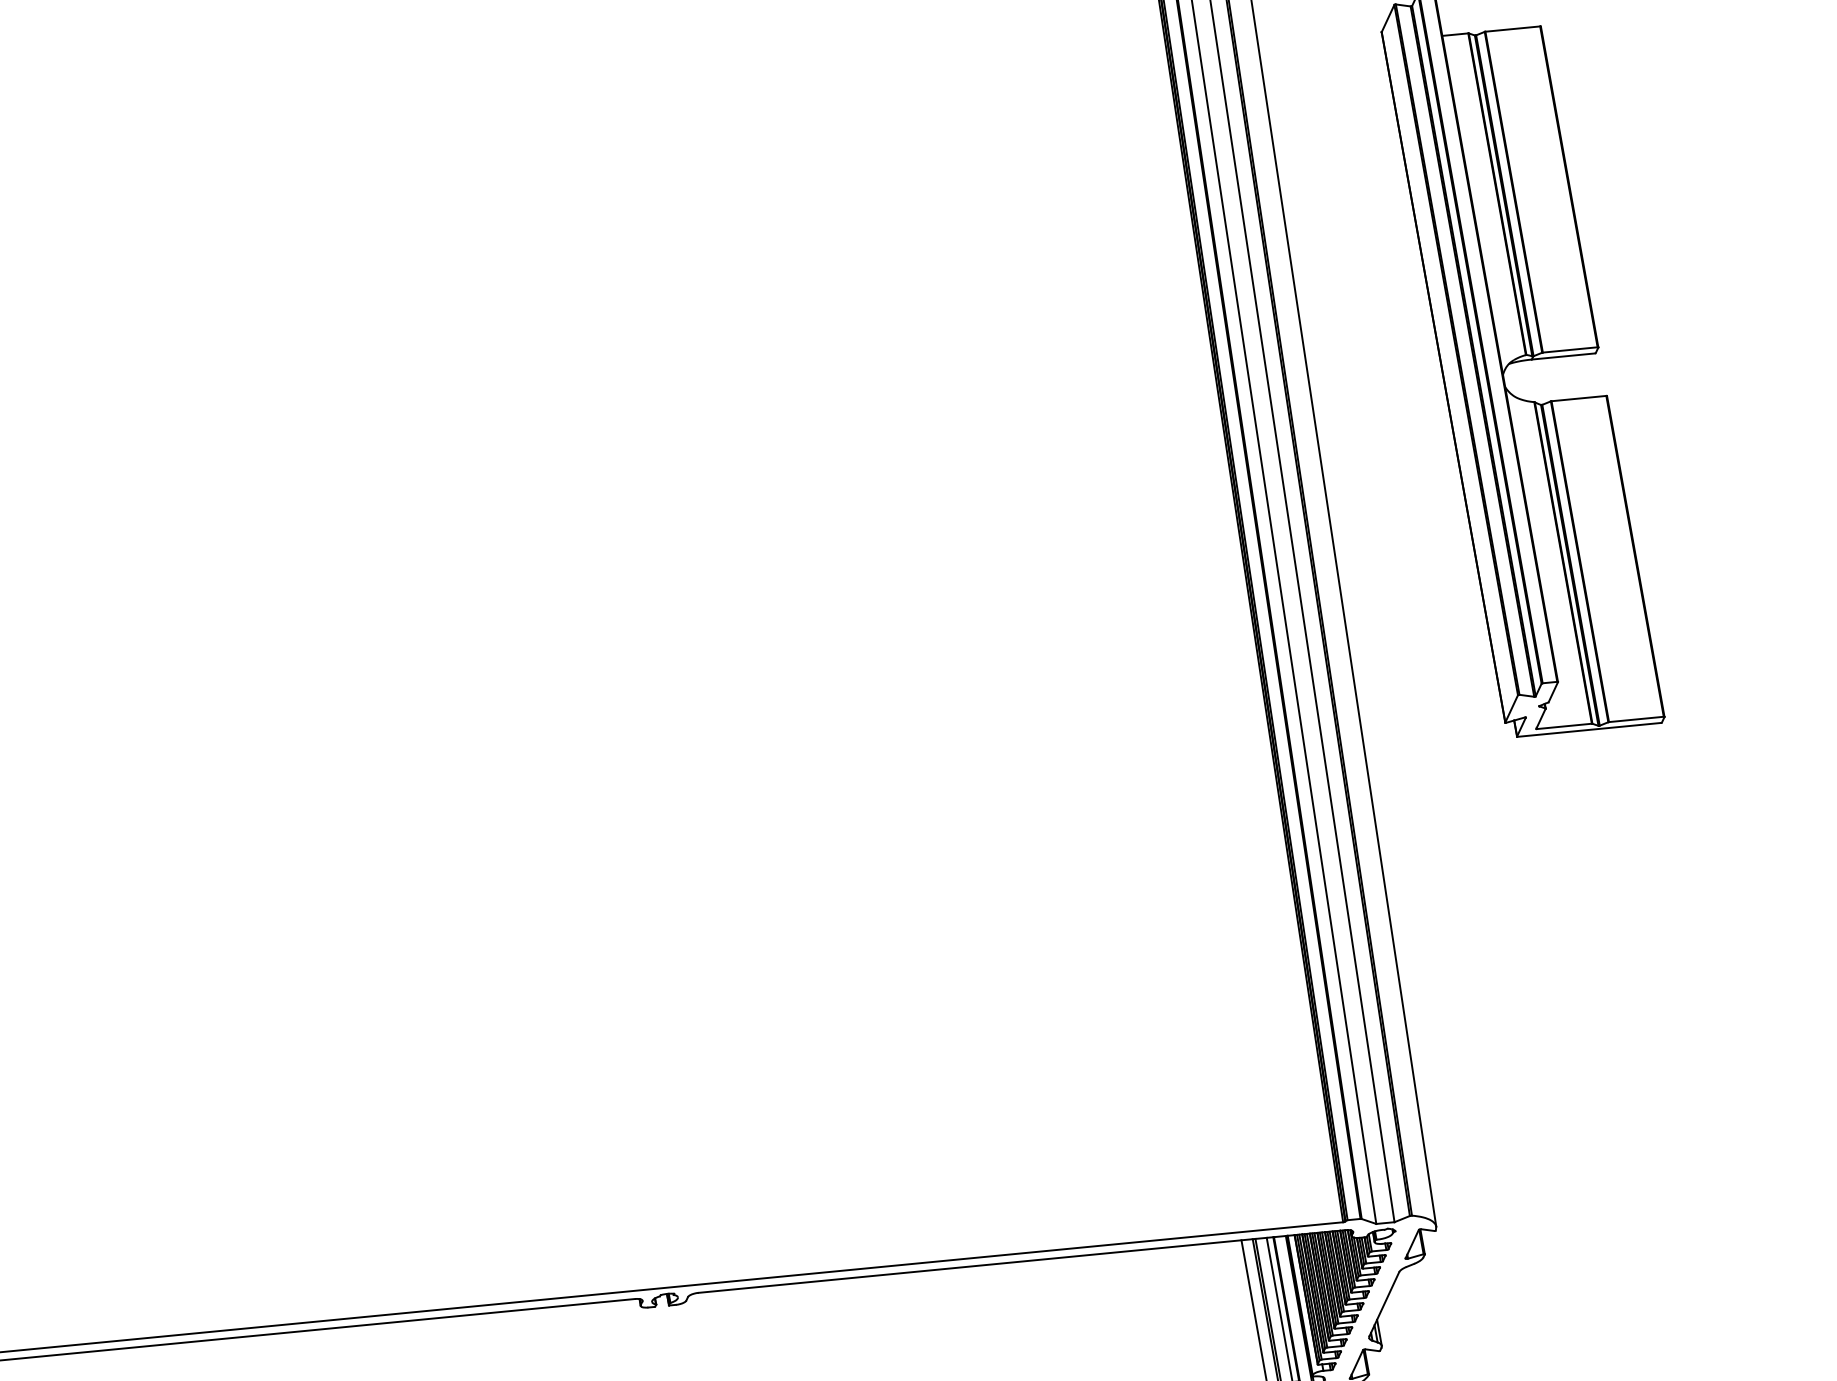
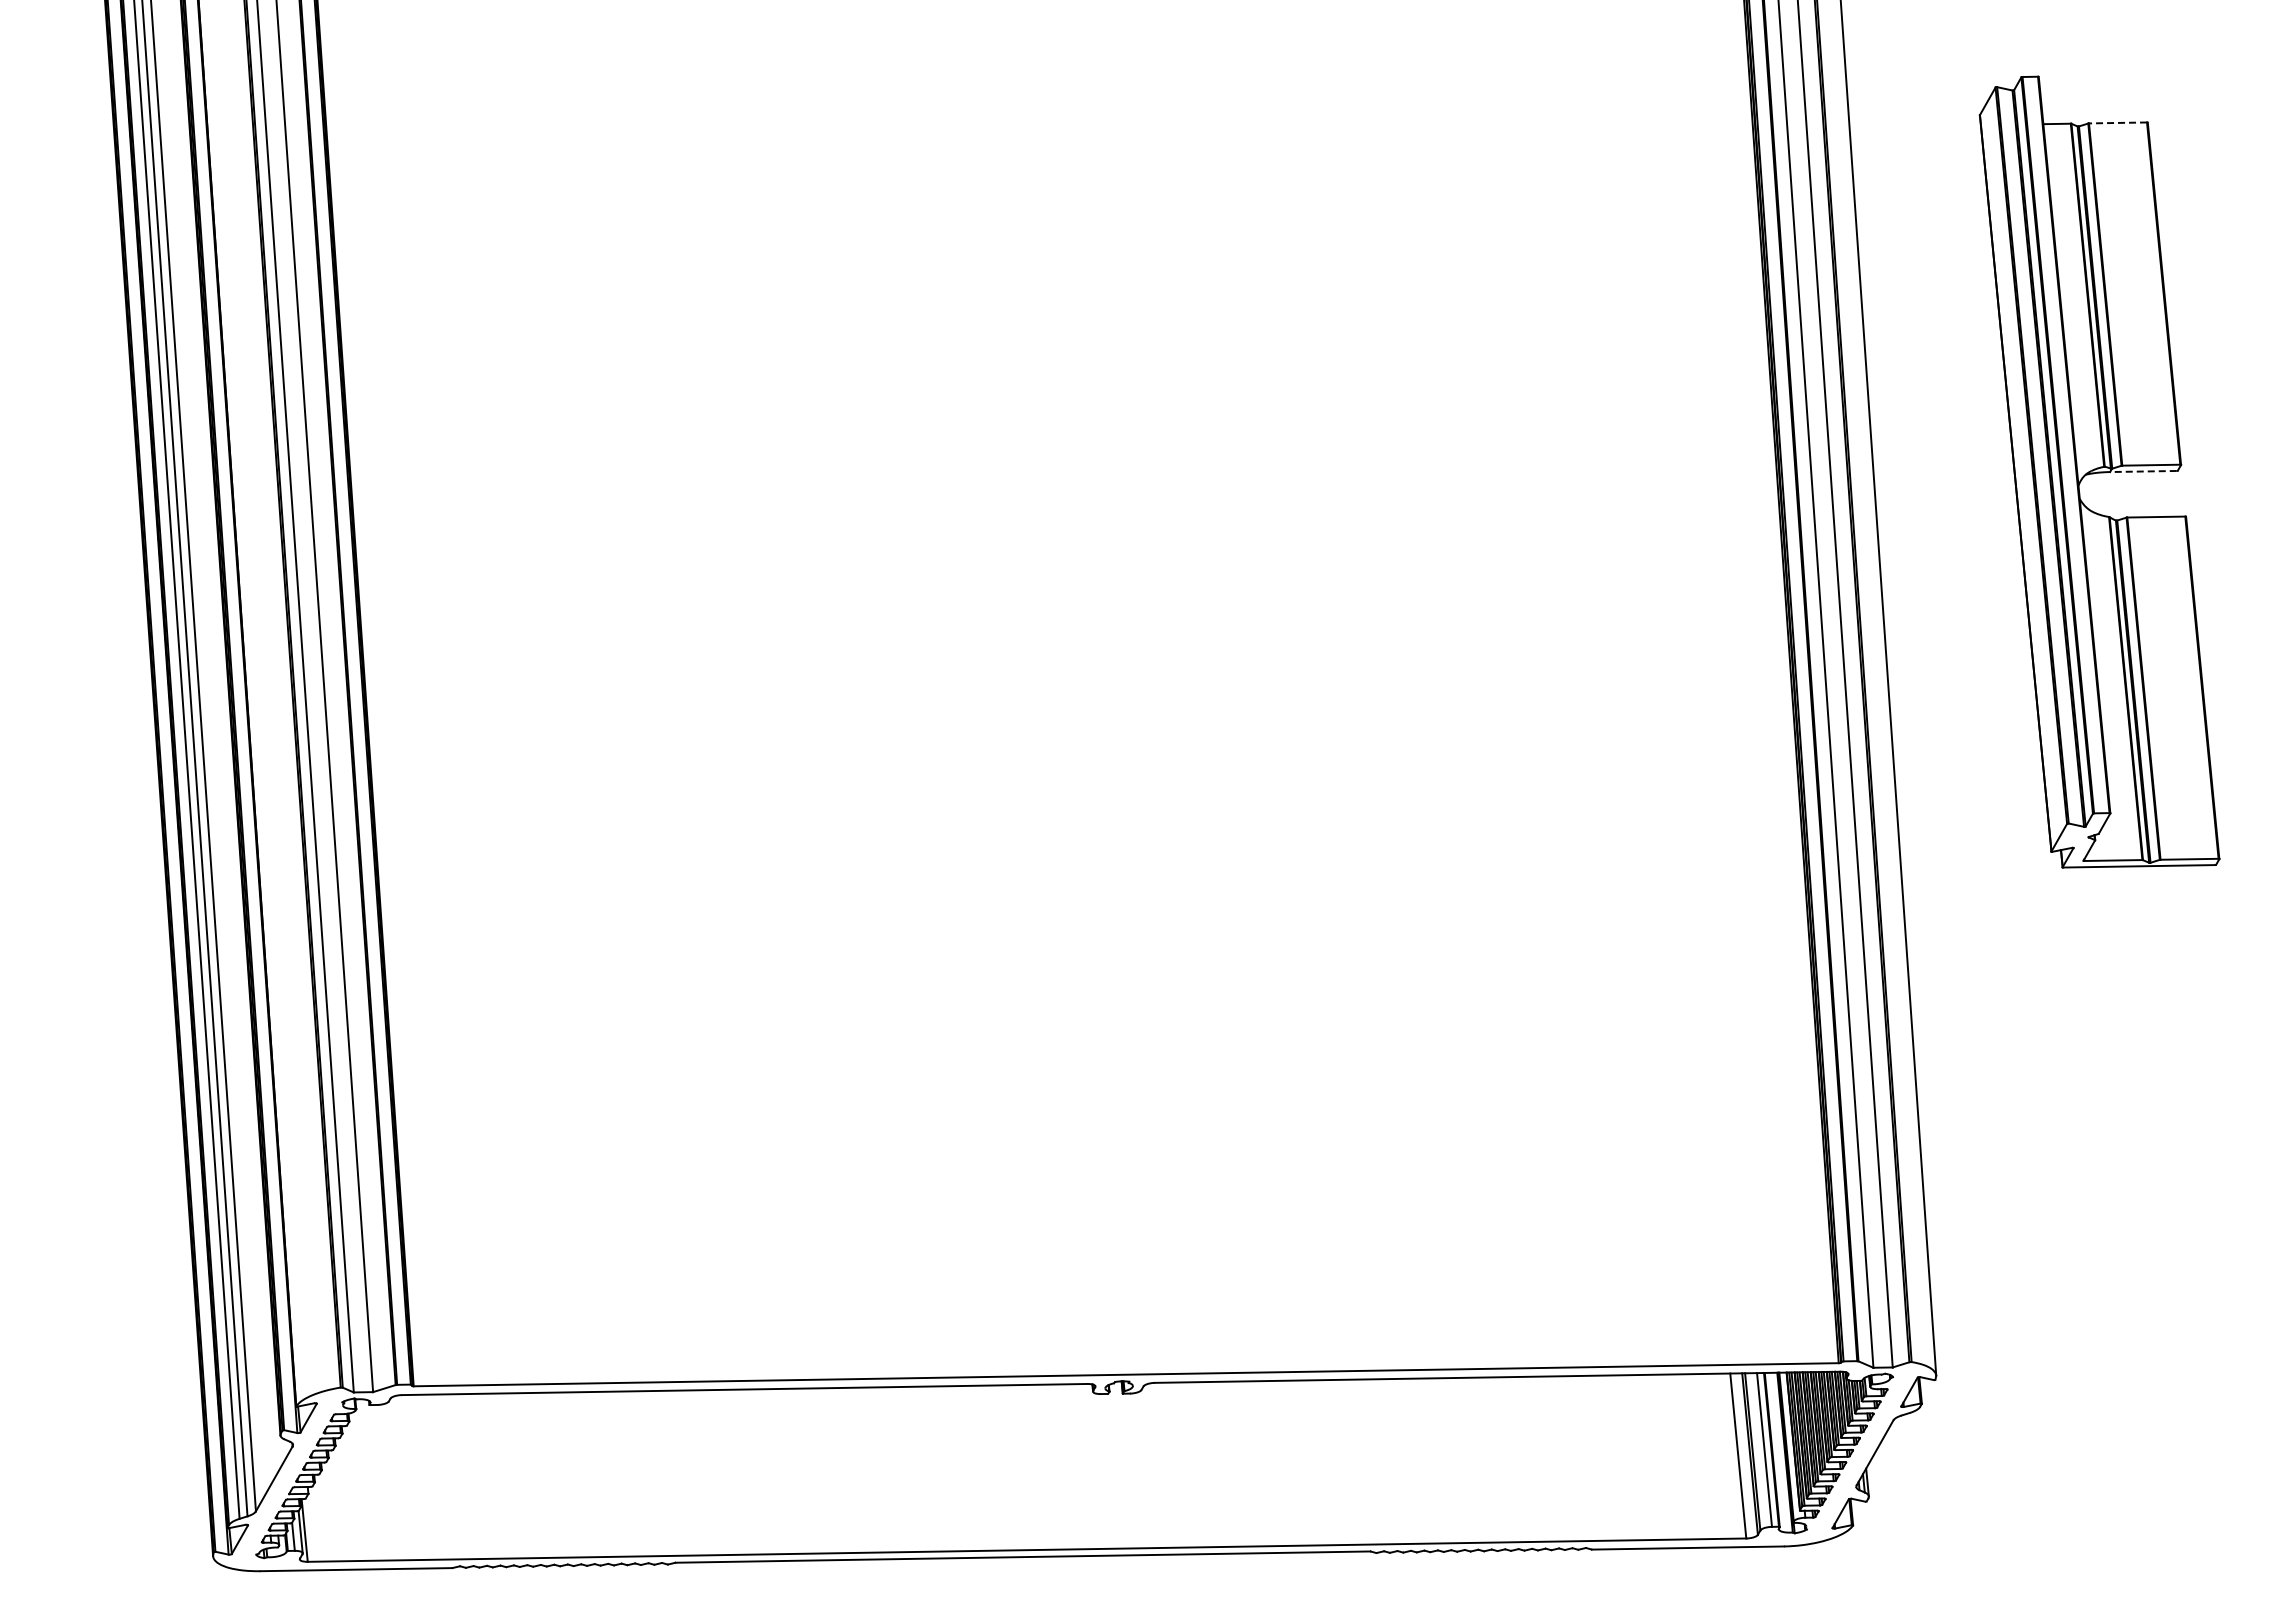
line: (1512, 28) -> (2117, 122), solid -> dashed
line: (1562, 356) -> (2142, 471), solid -> dashed

